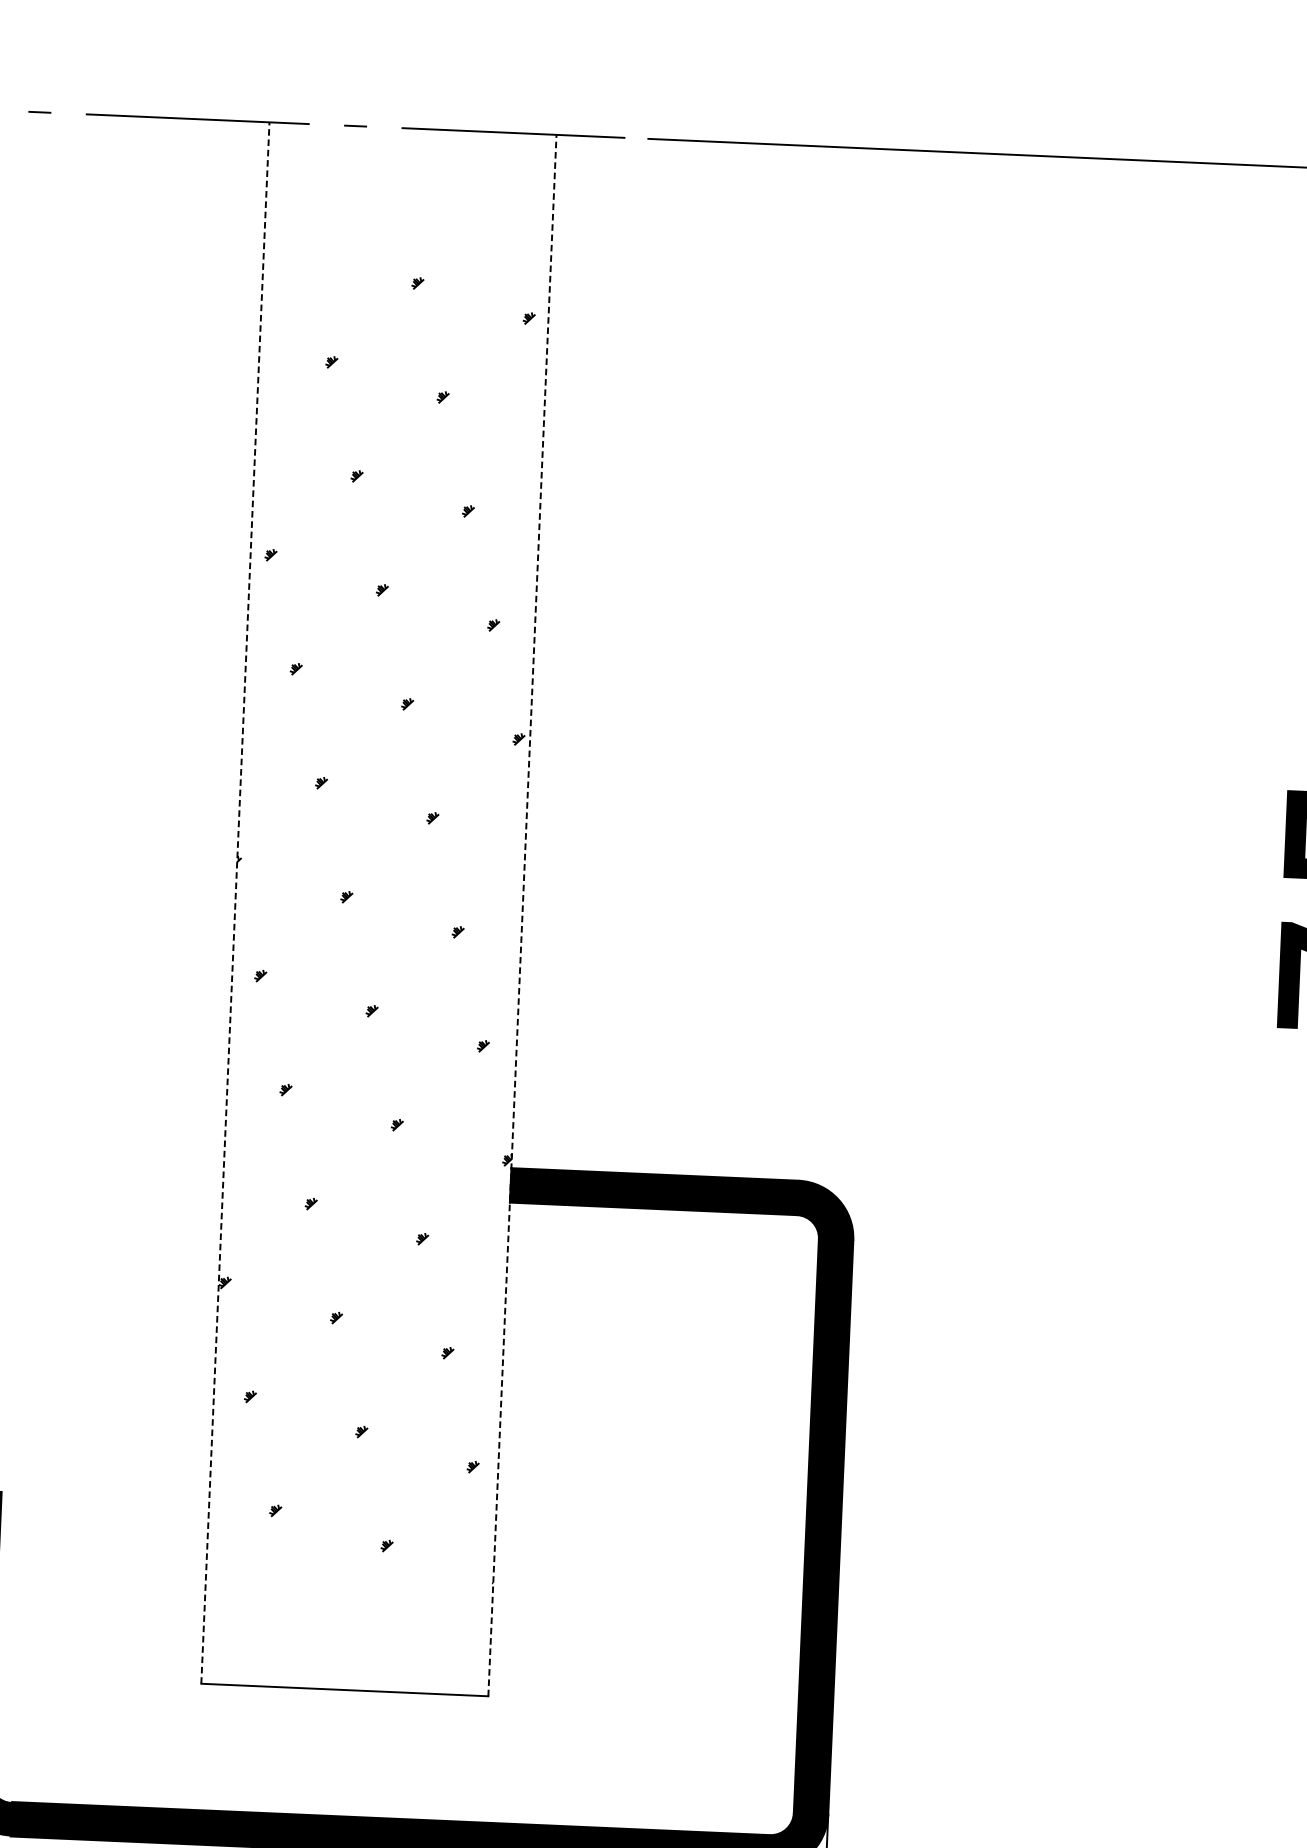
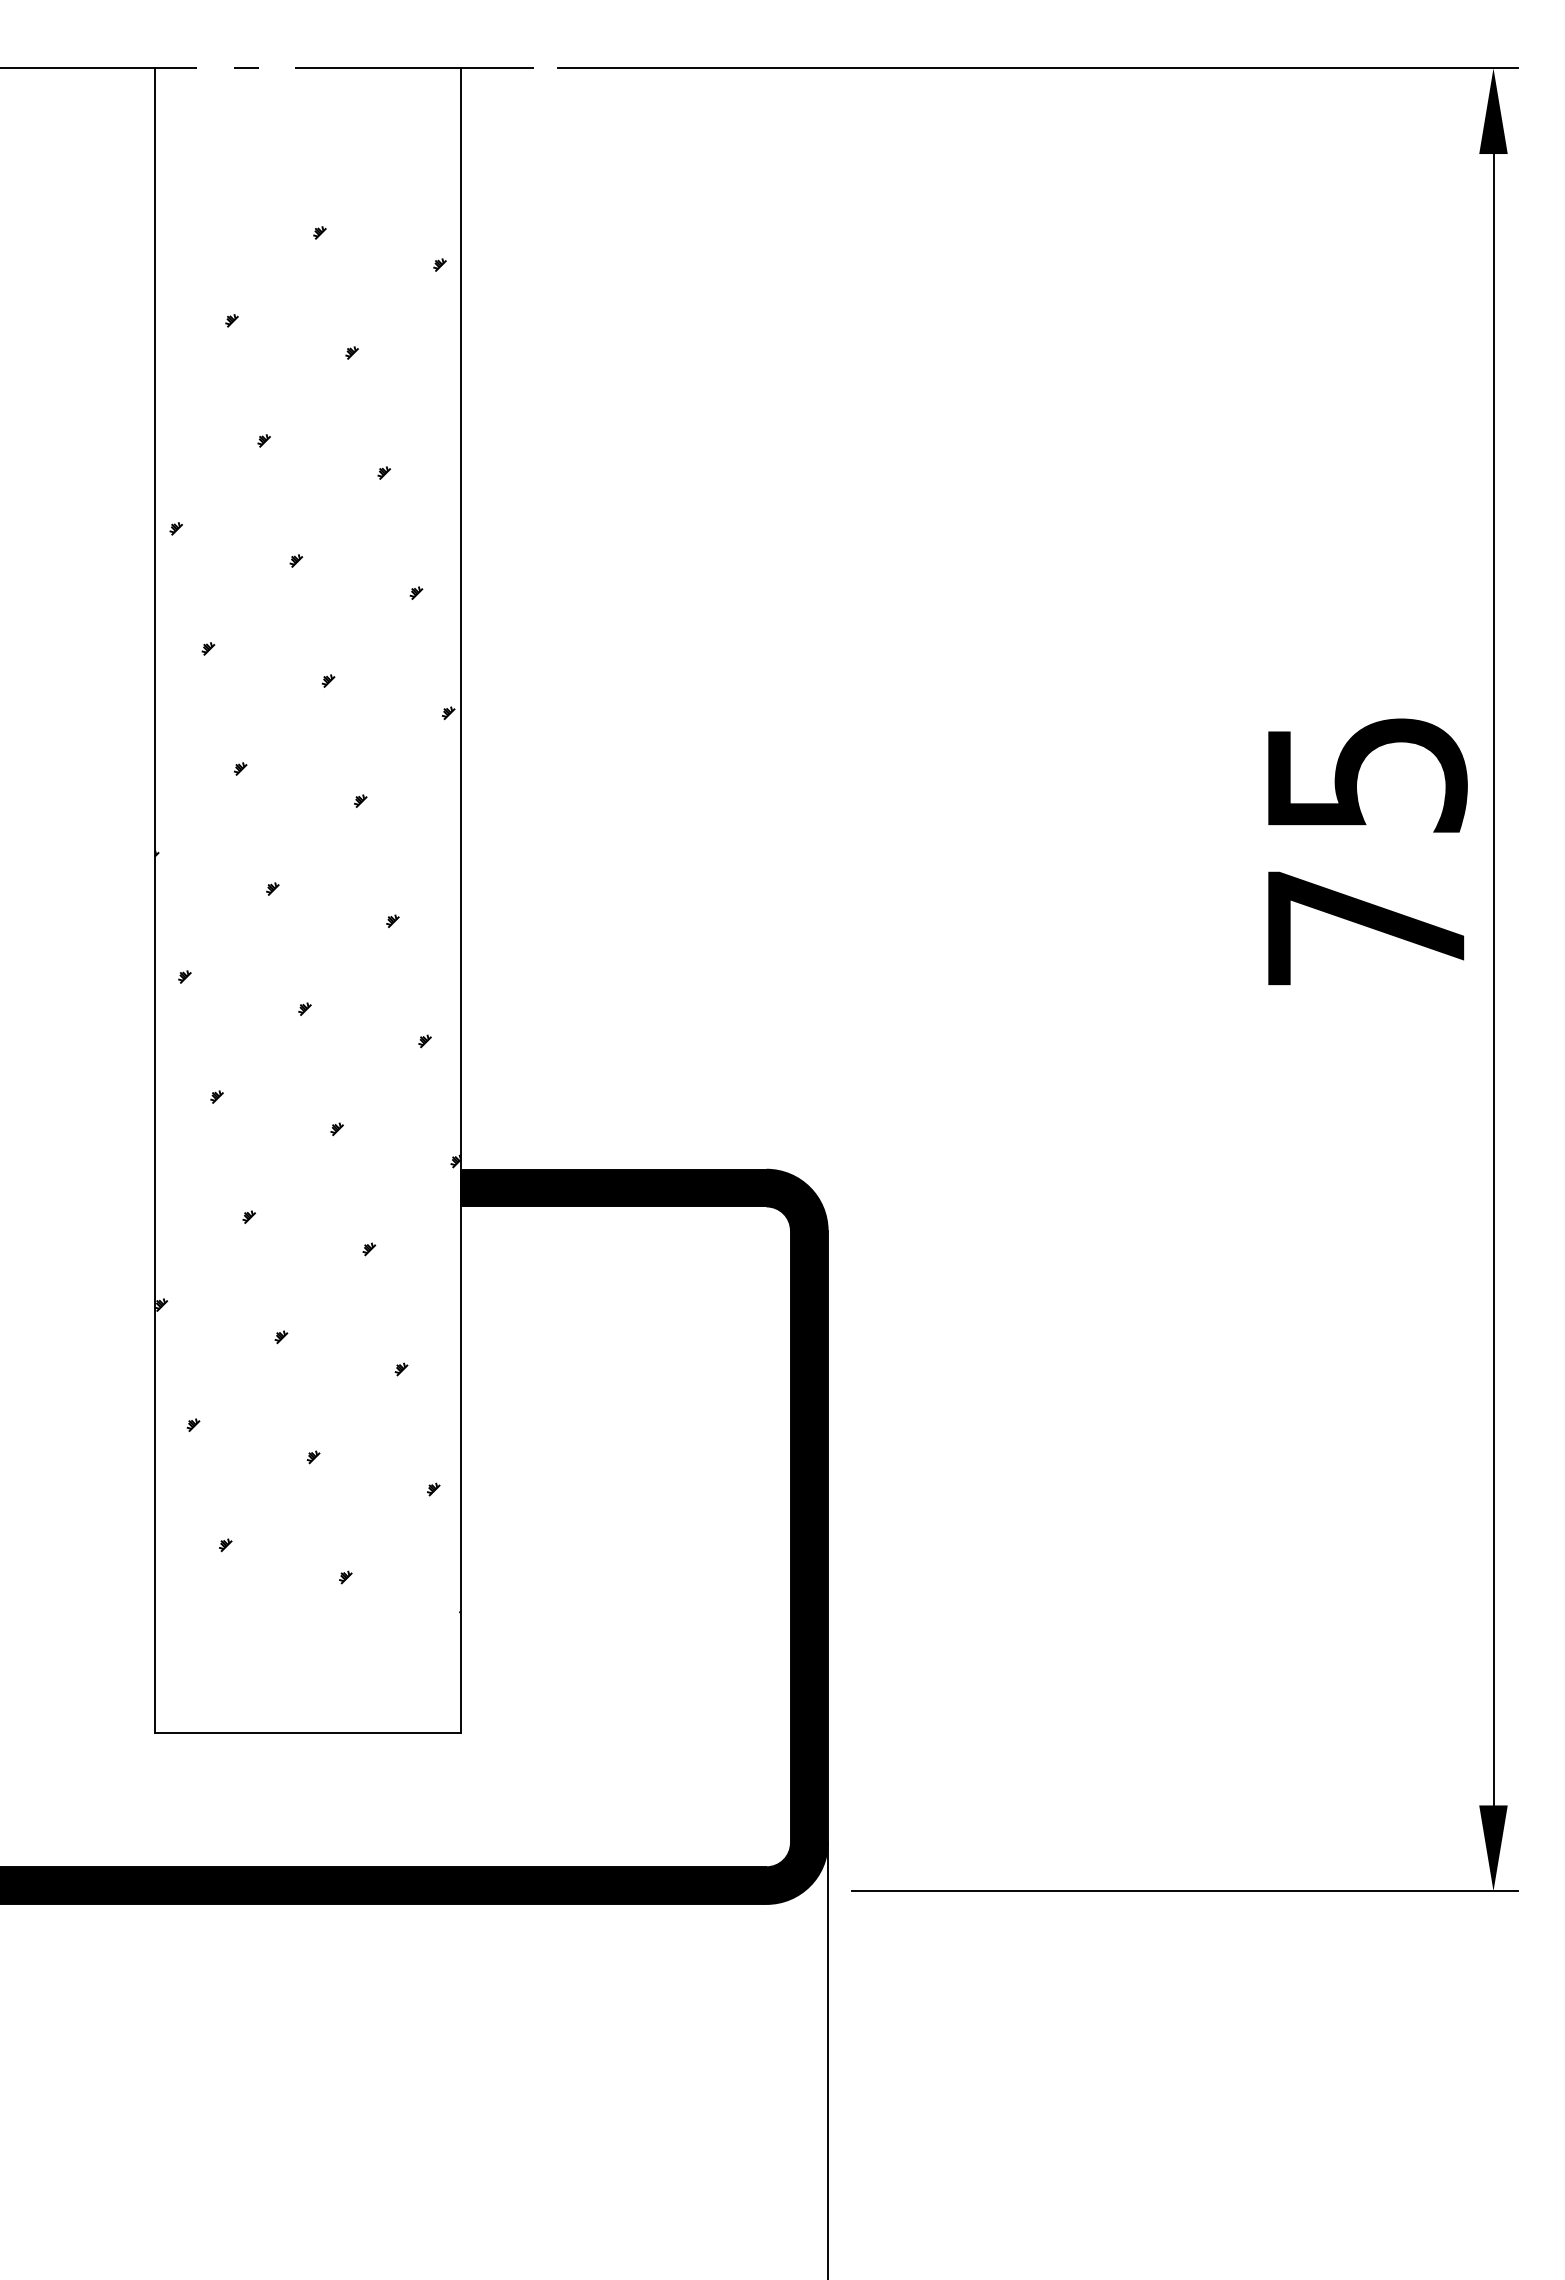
line: (235, 903) -> (154, 900), dashed -> solid
line: (522, 915) -> (460, 900), dashed -> solid

